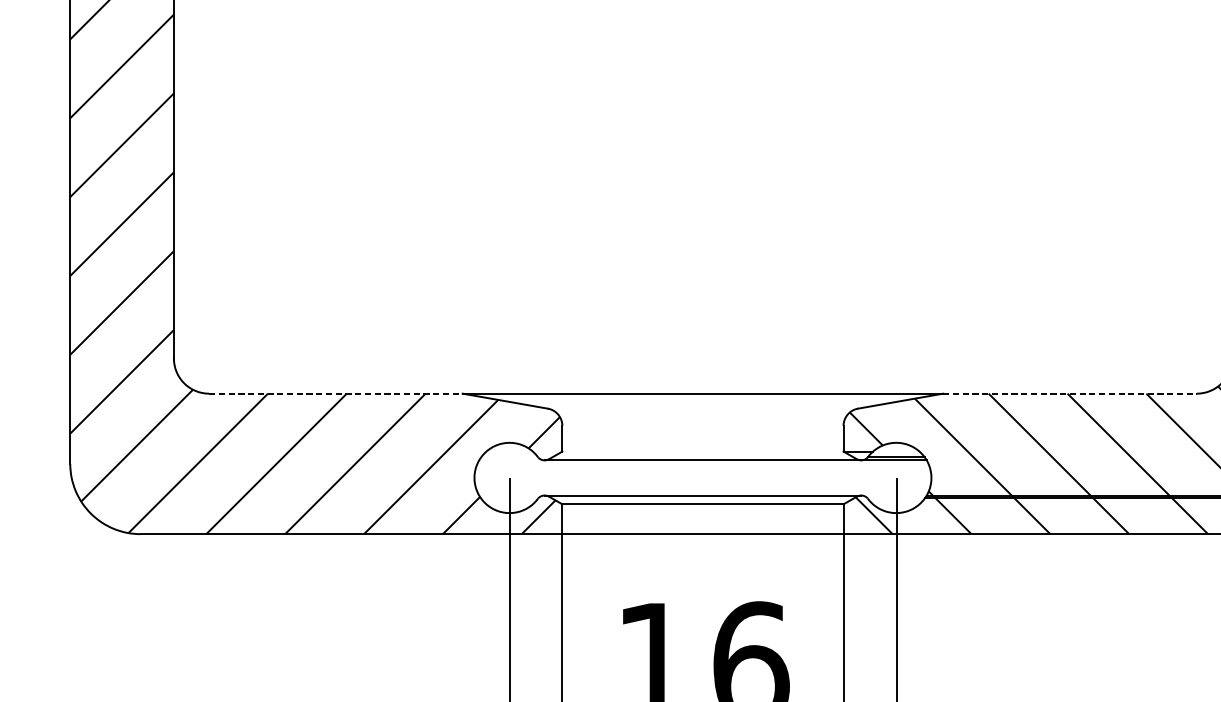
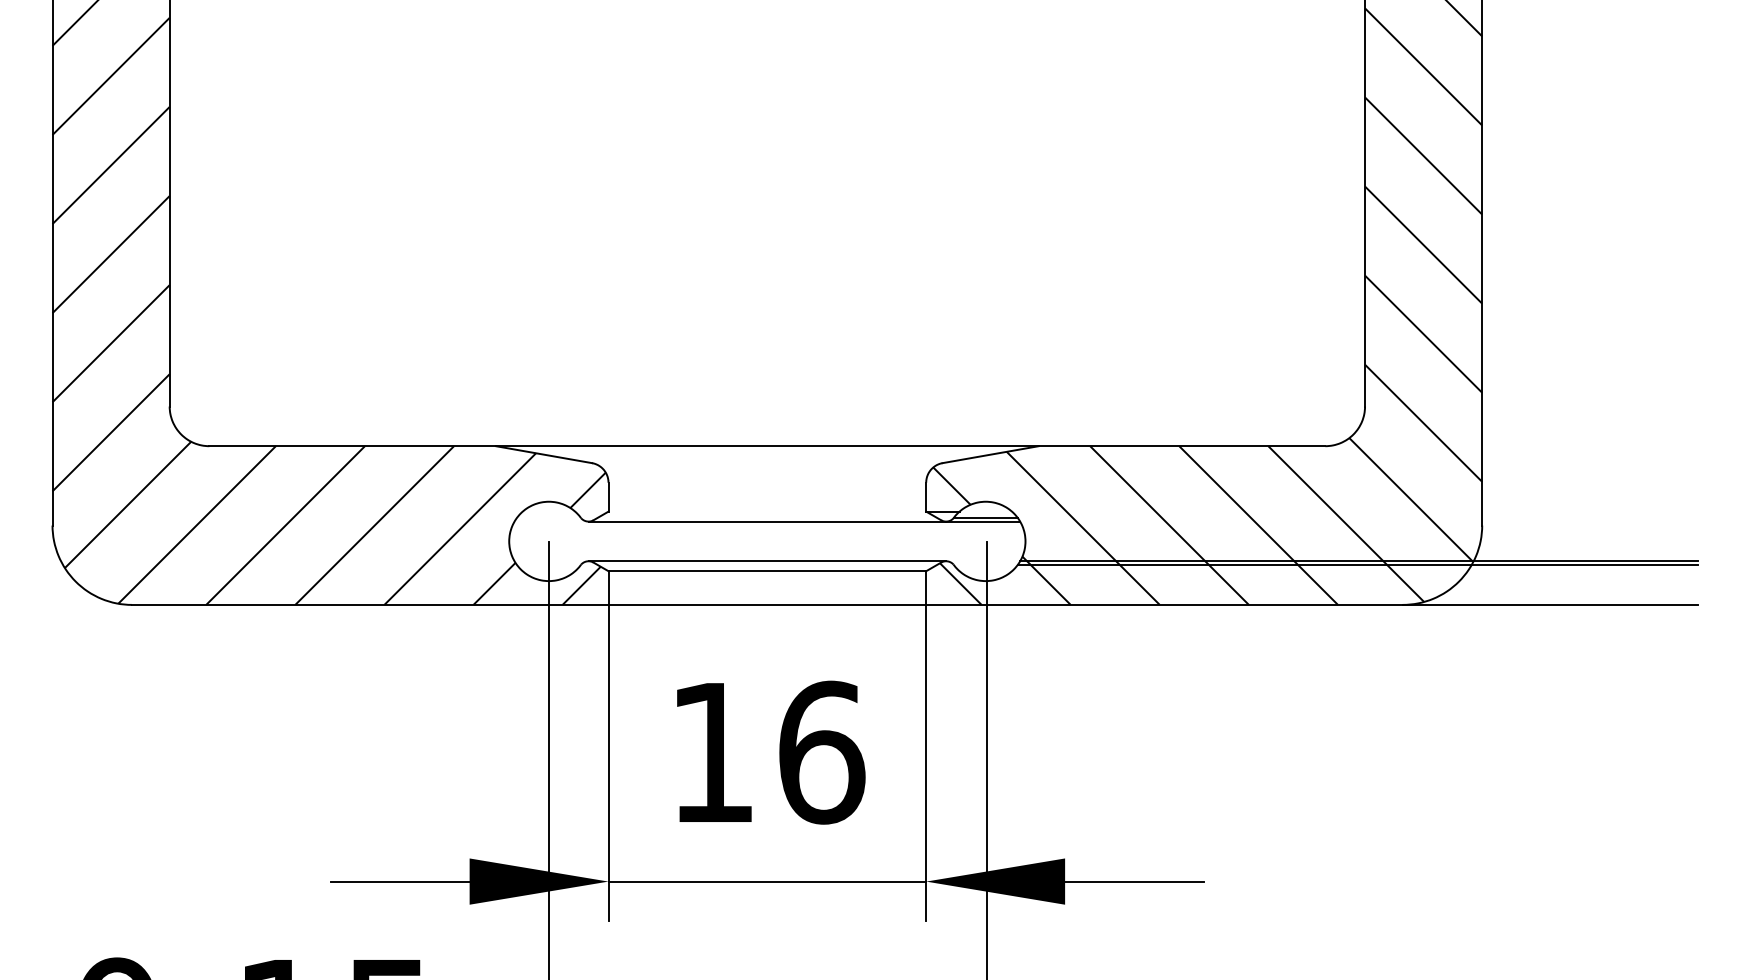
line: (336, 393) -> (353, 446), dashed -> solid
line: (1070, 393) -> (1182, 446), dashed -> solid

